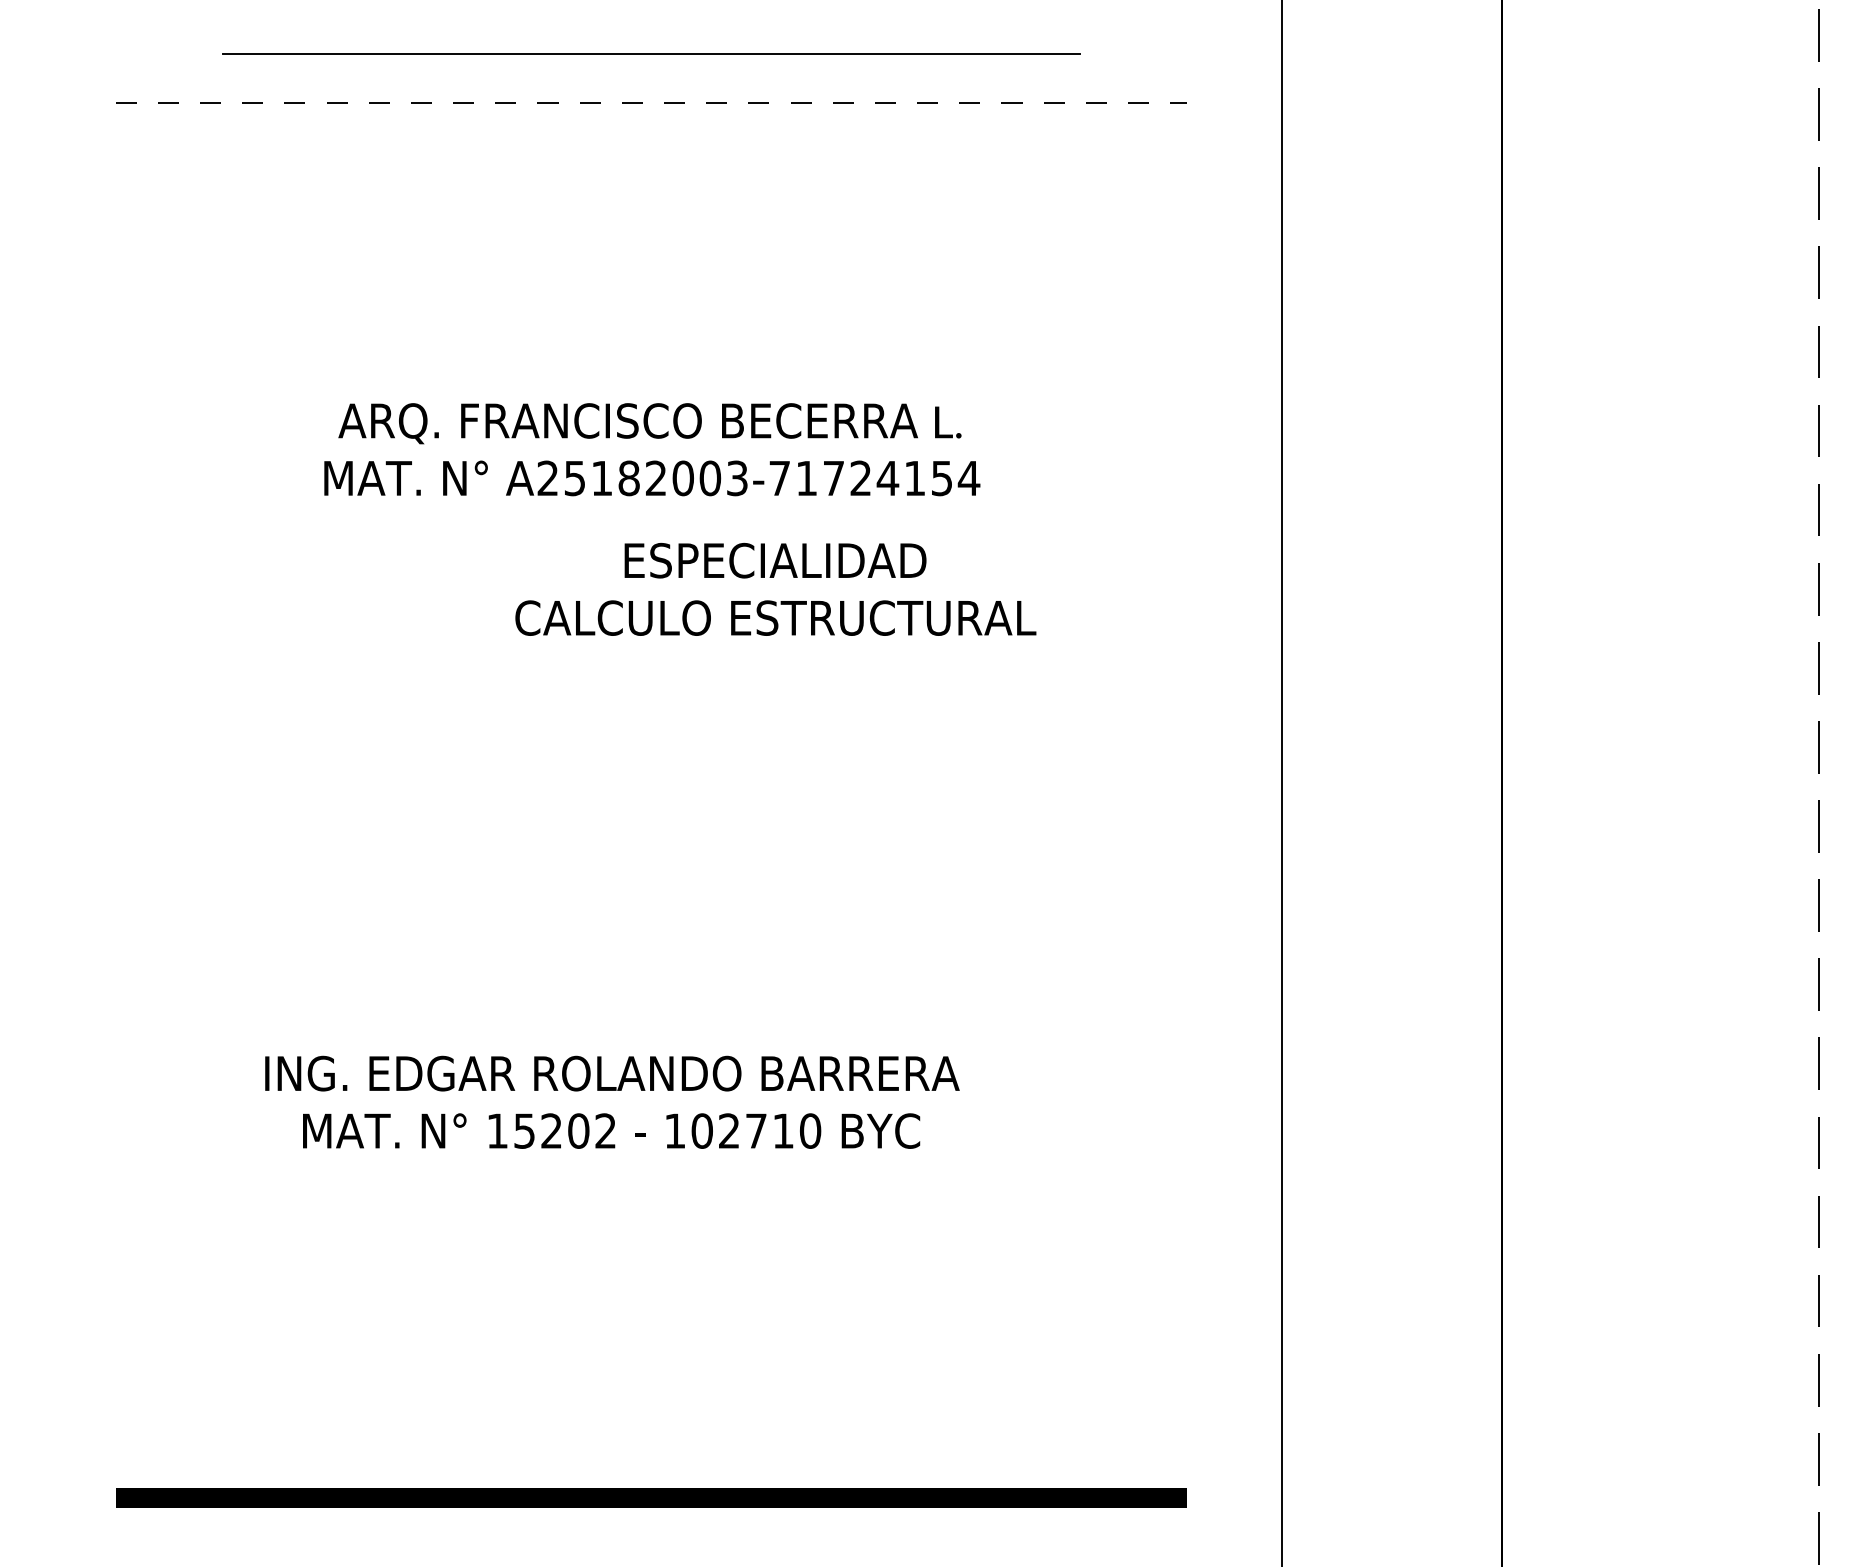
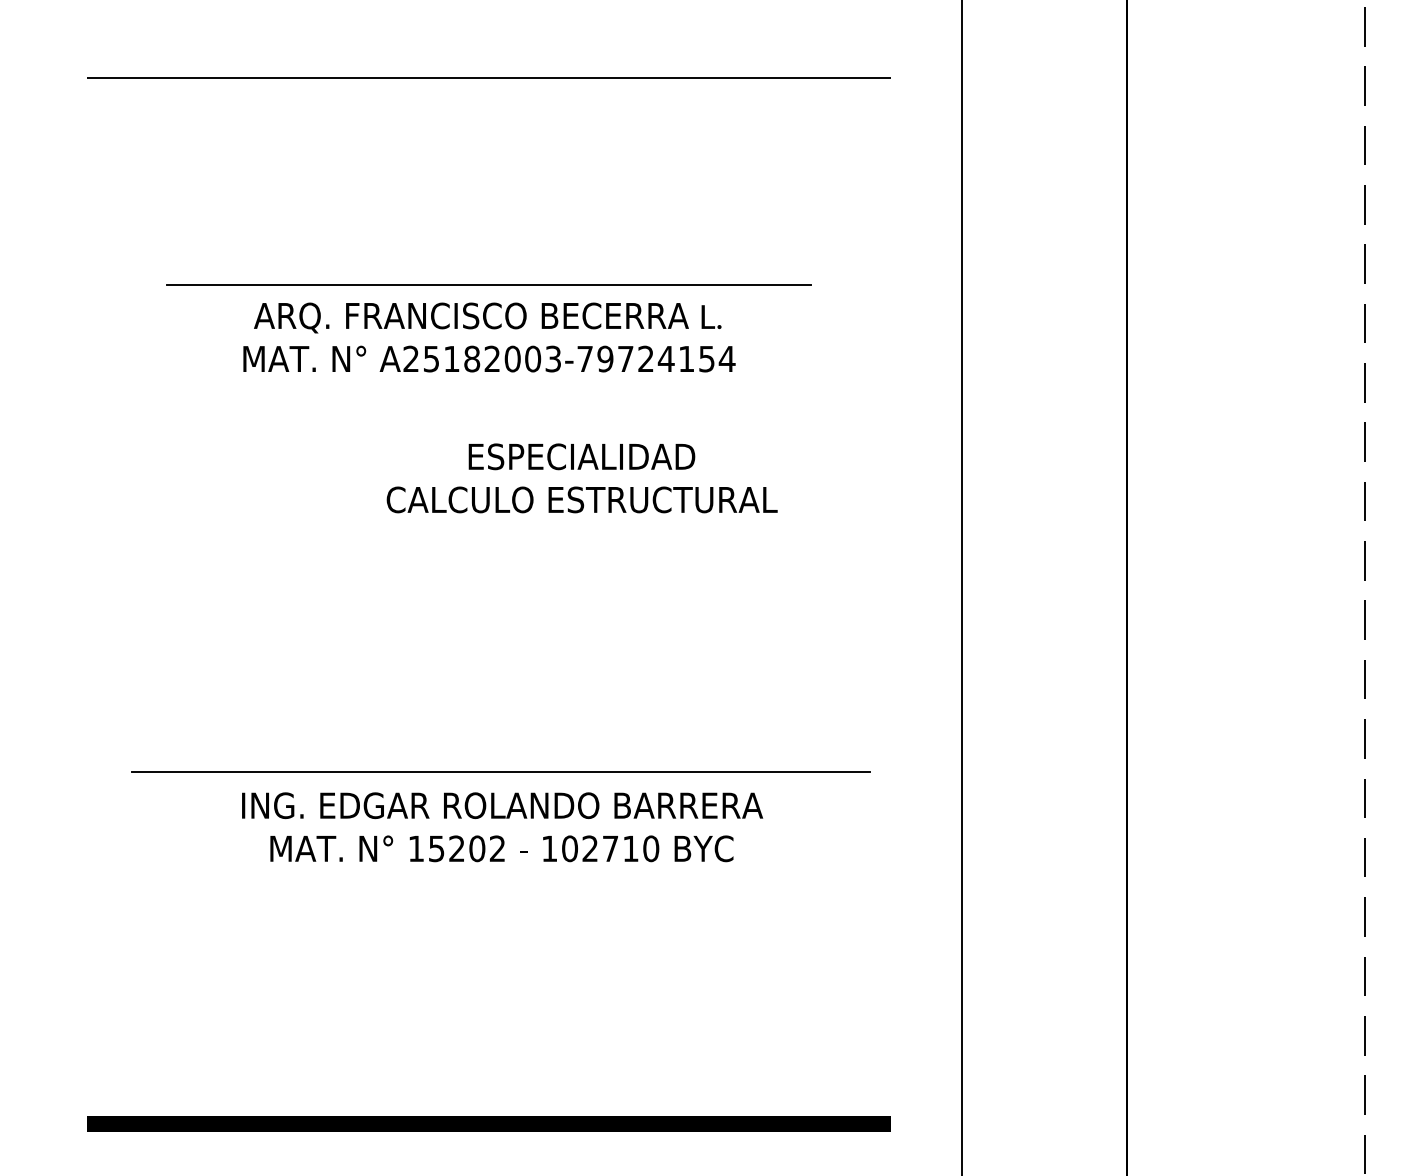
line: (650, 52) -> (488, 284), moved
line: (652, 103) -> (489, 77), dashed -> solid
text: (806, 477) -> (605, 358), A25182003-71724154 -> A25182003-79724154
text: (774, 589) -> (581, 478), moved
line: (668, 1029) -> (501, 772), added
text: (612, 1102) -> (502, 827), moved

